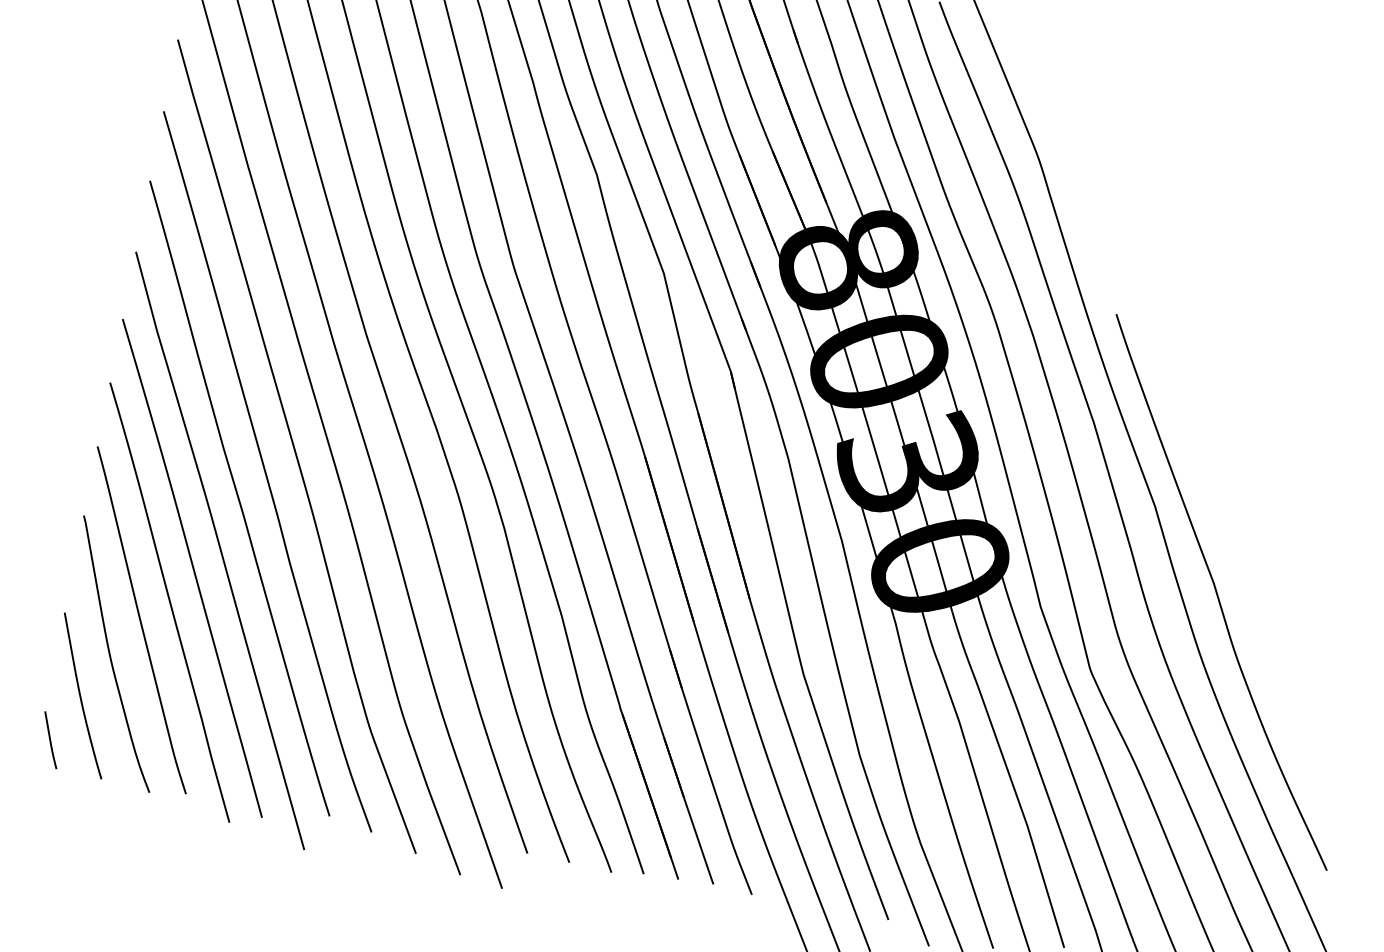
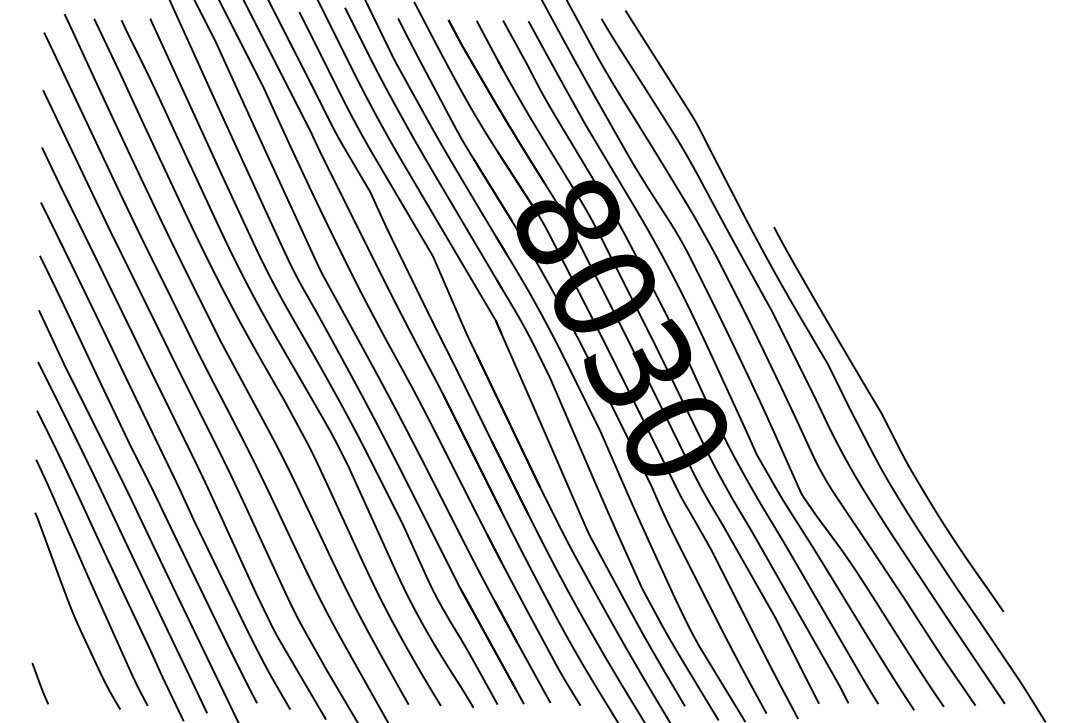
curve: (81, 695) -> (57, 646), removed

